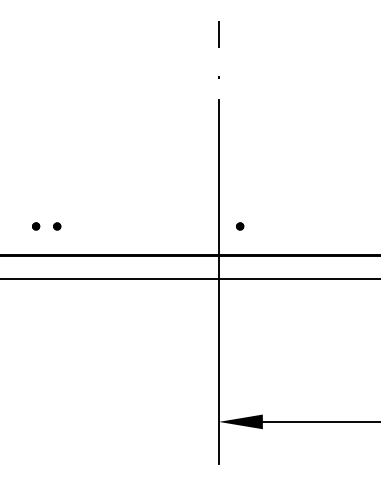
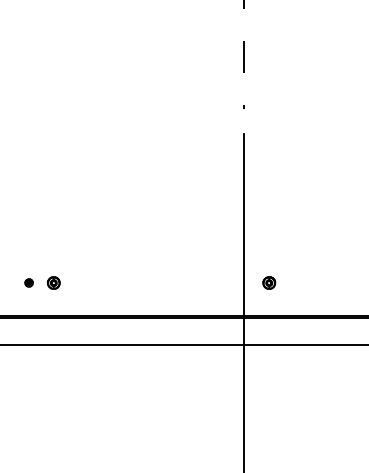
part: (57, 226) -> (54, 283), size x1.6
part: (240, 226) -> (269, 283), size x1.6

